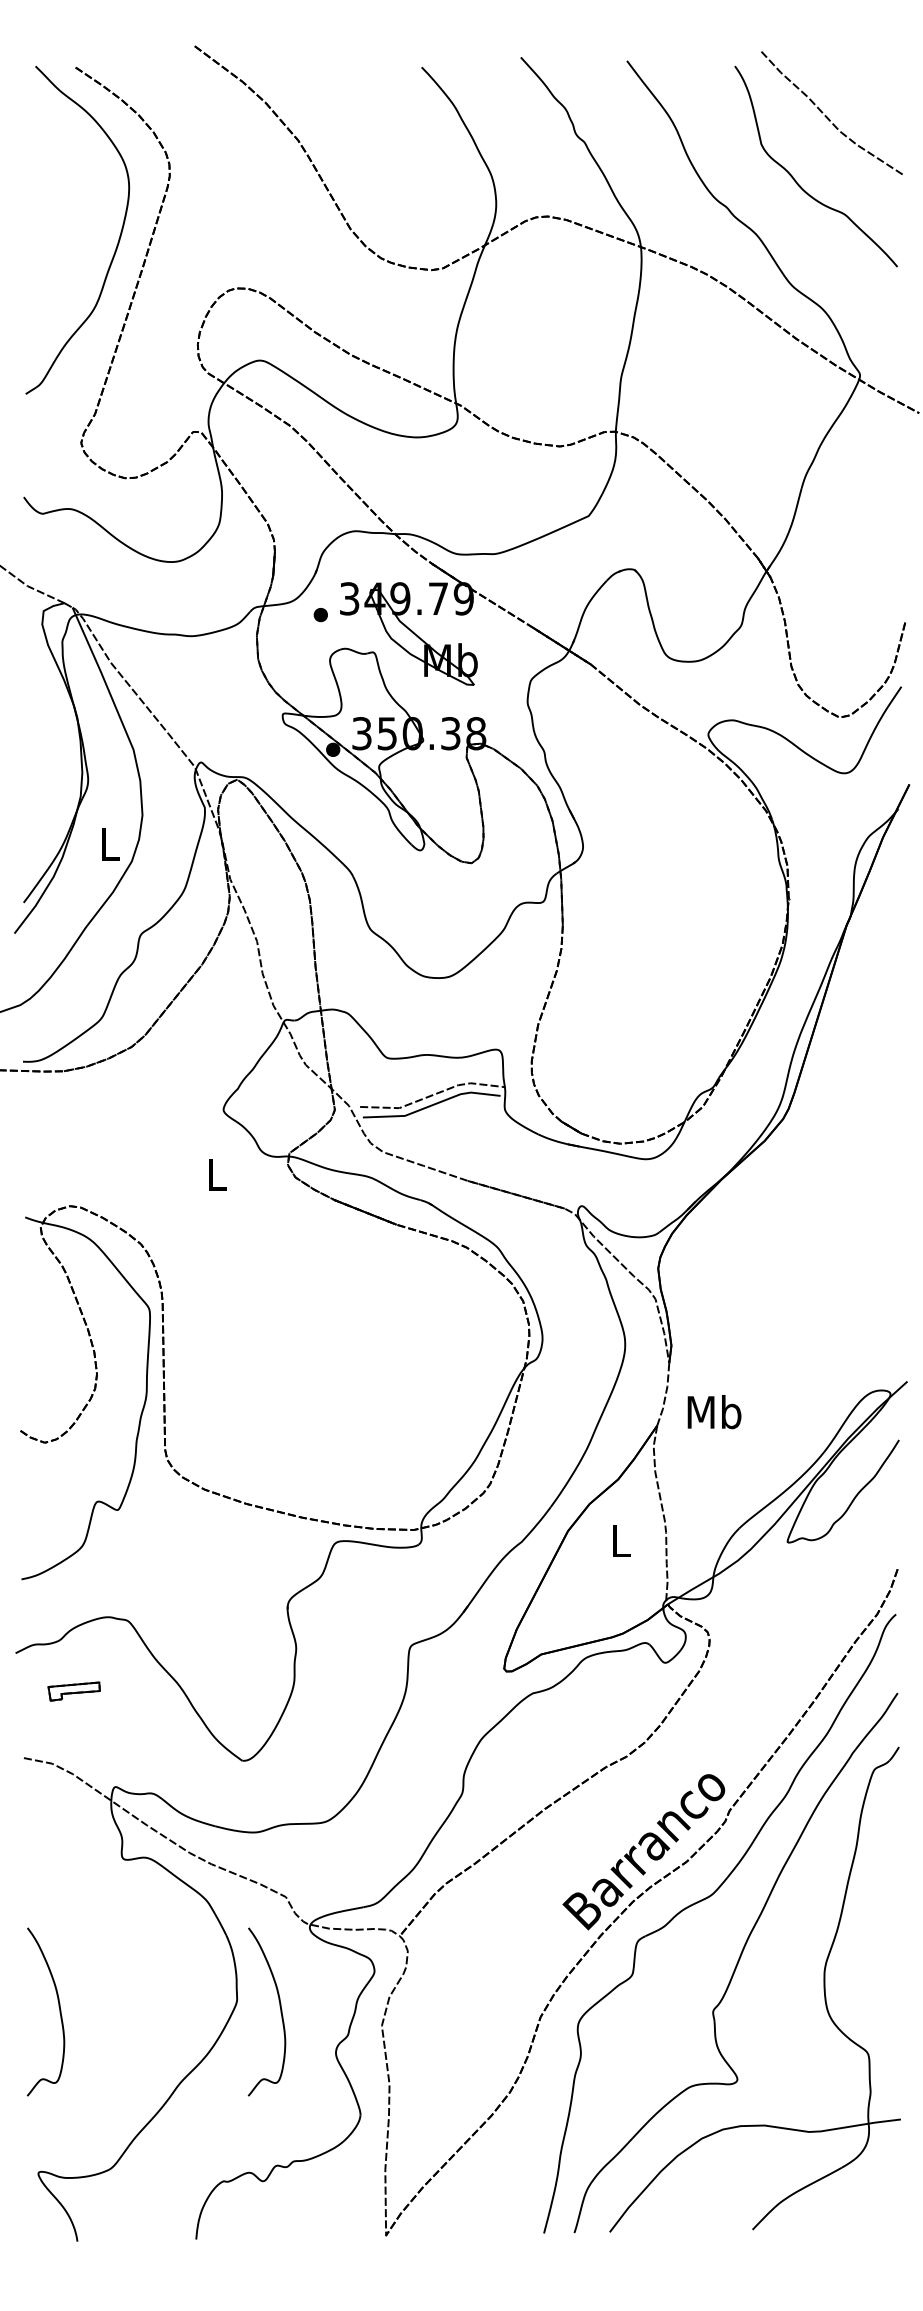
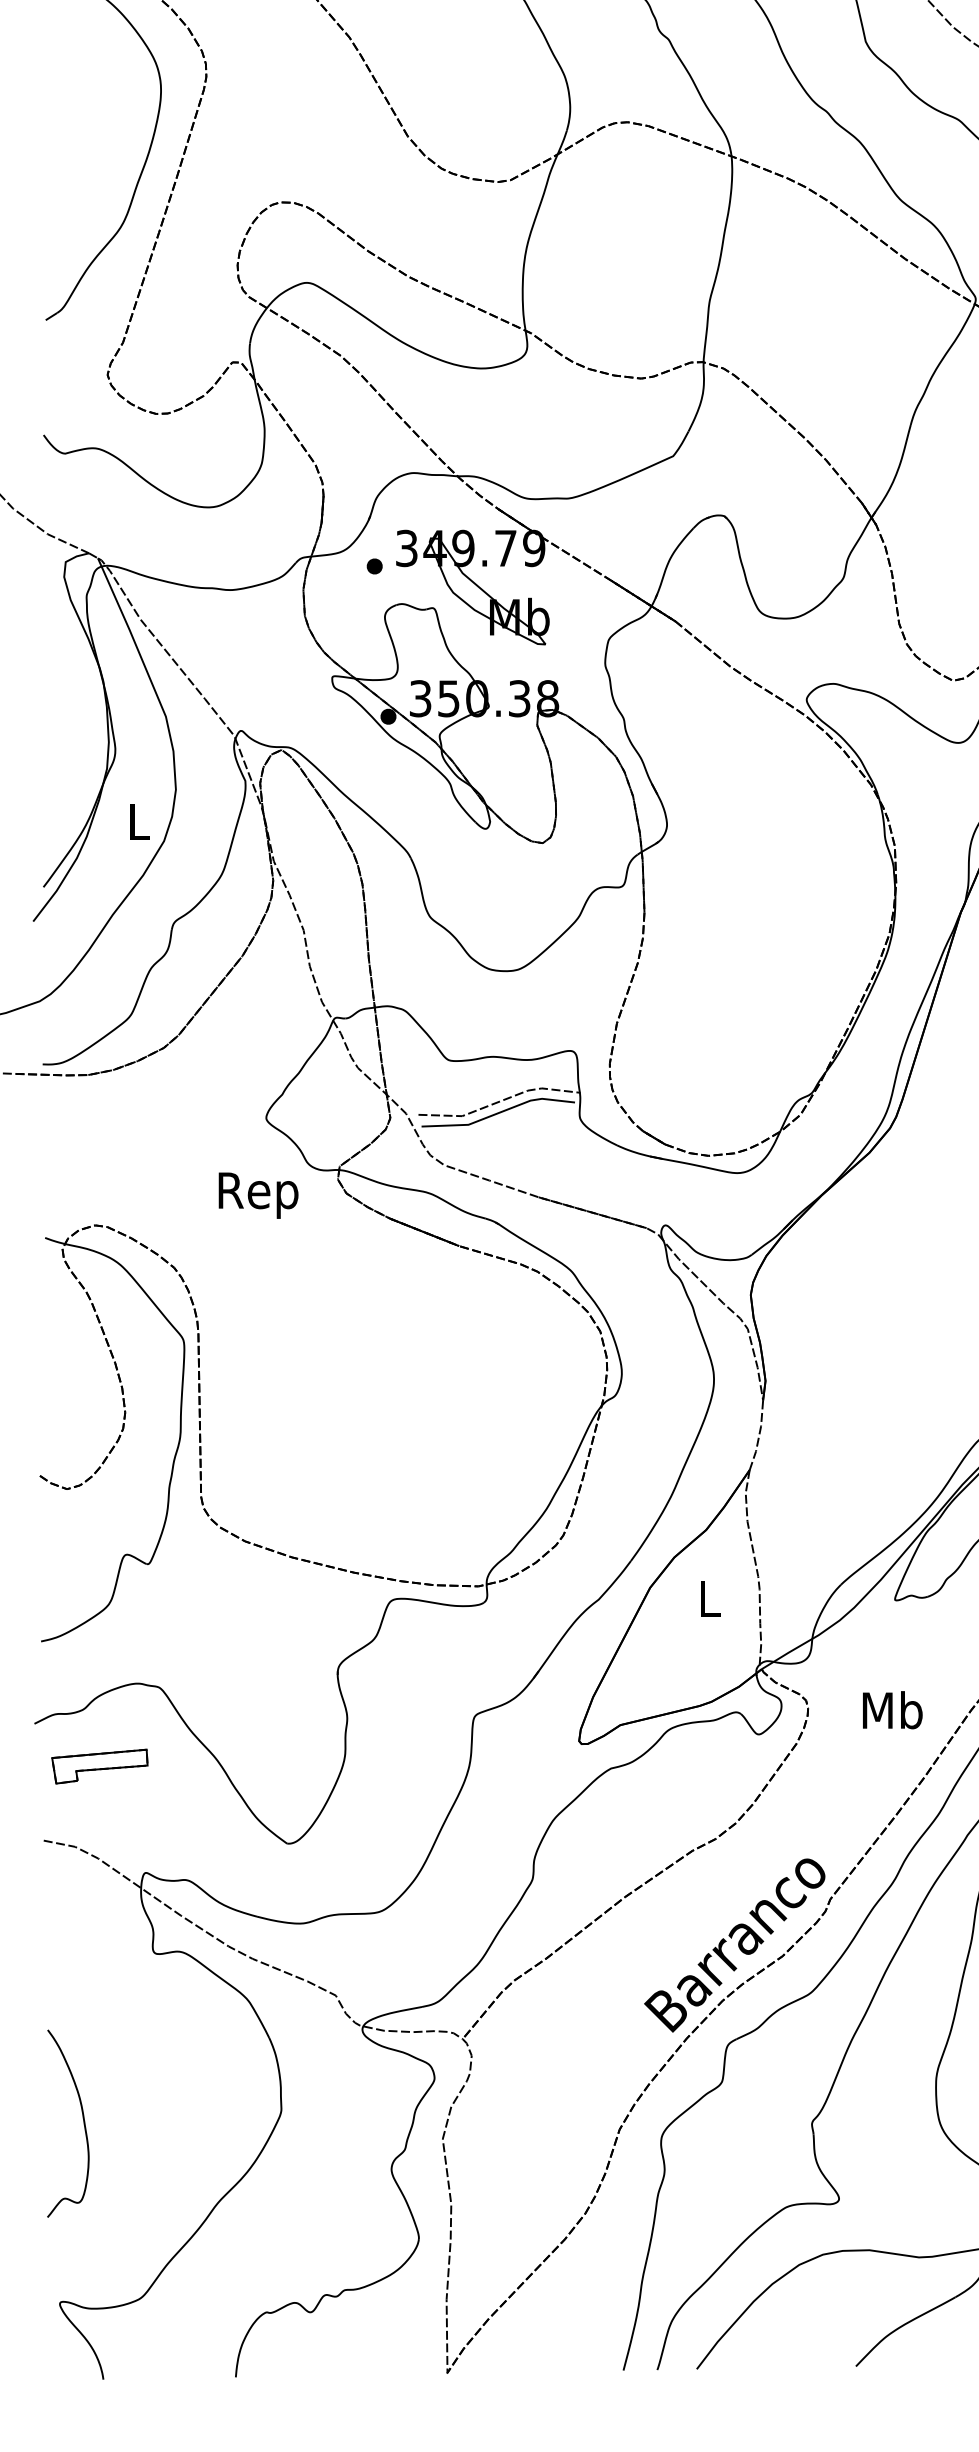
text: (216, 1179) -> (258, 1195), L -> Rep
text: (714, 1412) -> (892, 1710), moved
part: (73, 1691) -> (99, 1766), size x1.67
curve: (279, 2006) -> (328, 2117), removed

